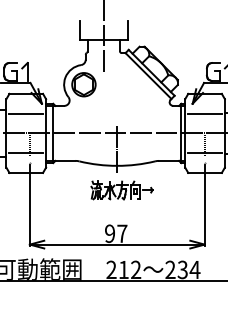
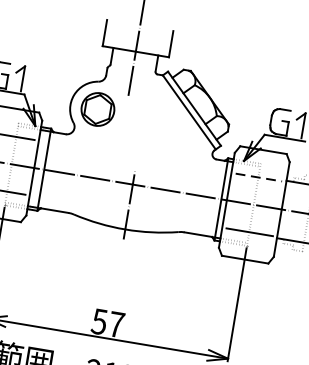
line: (205, 113) -> (259, 177), solid -> dashed
part: (121, 190) -> (125, 264), removed
text: (109, 233) -> (98, 321), 97 -> 57

